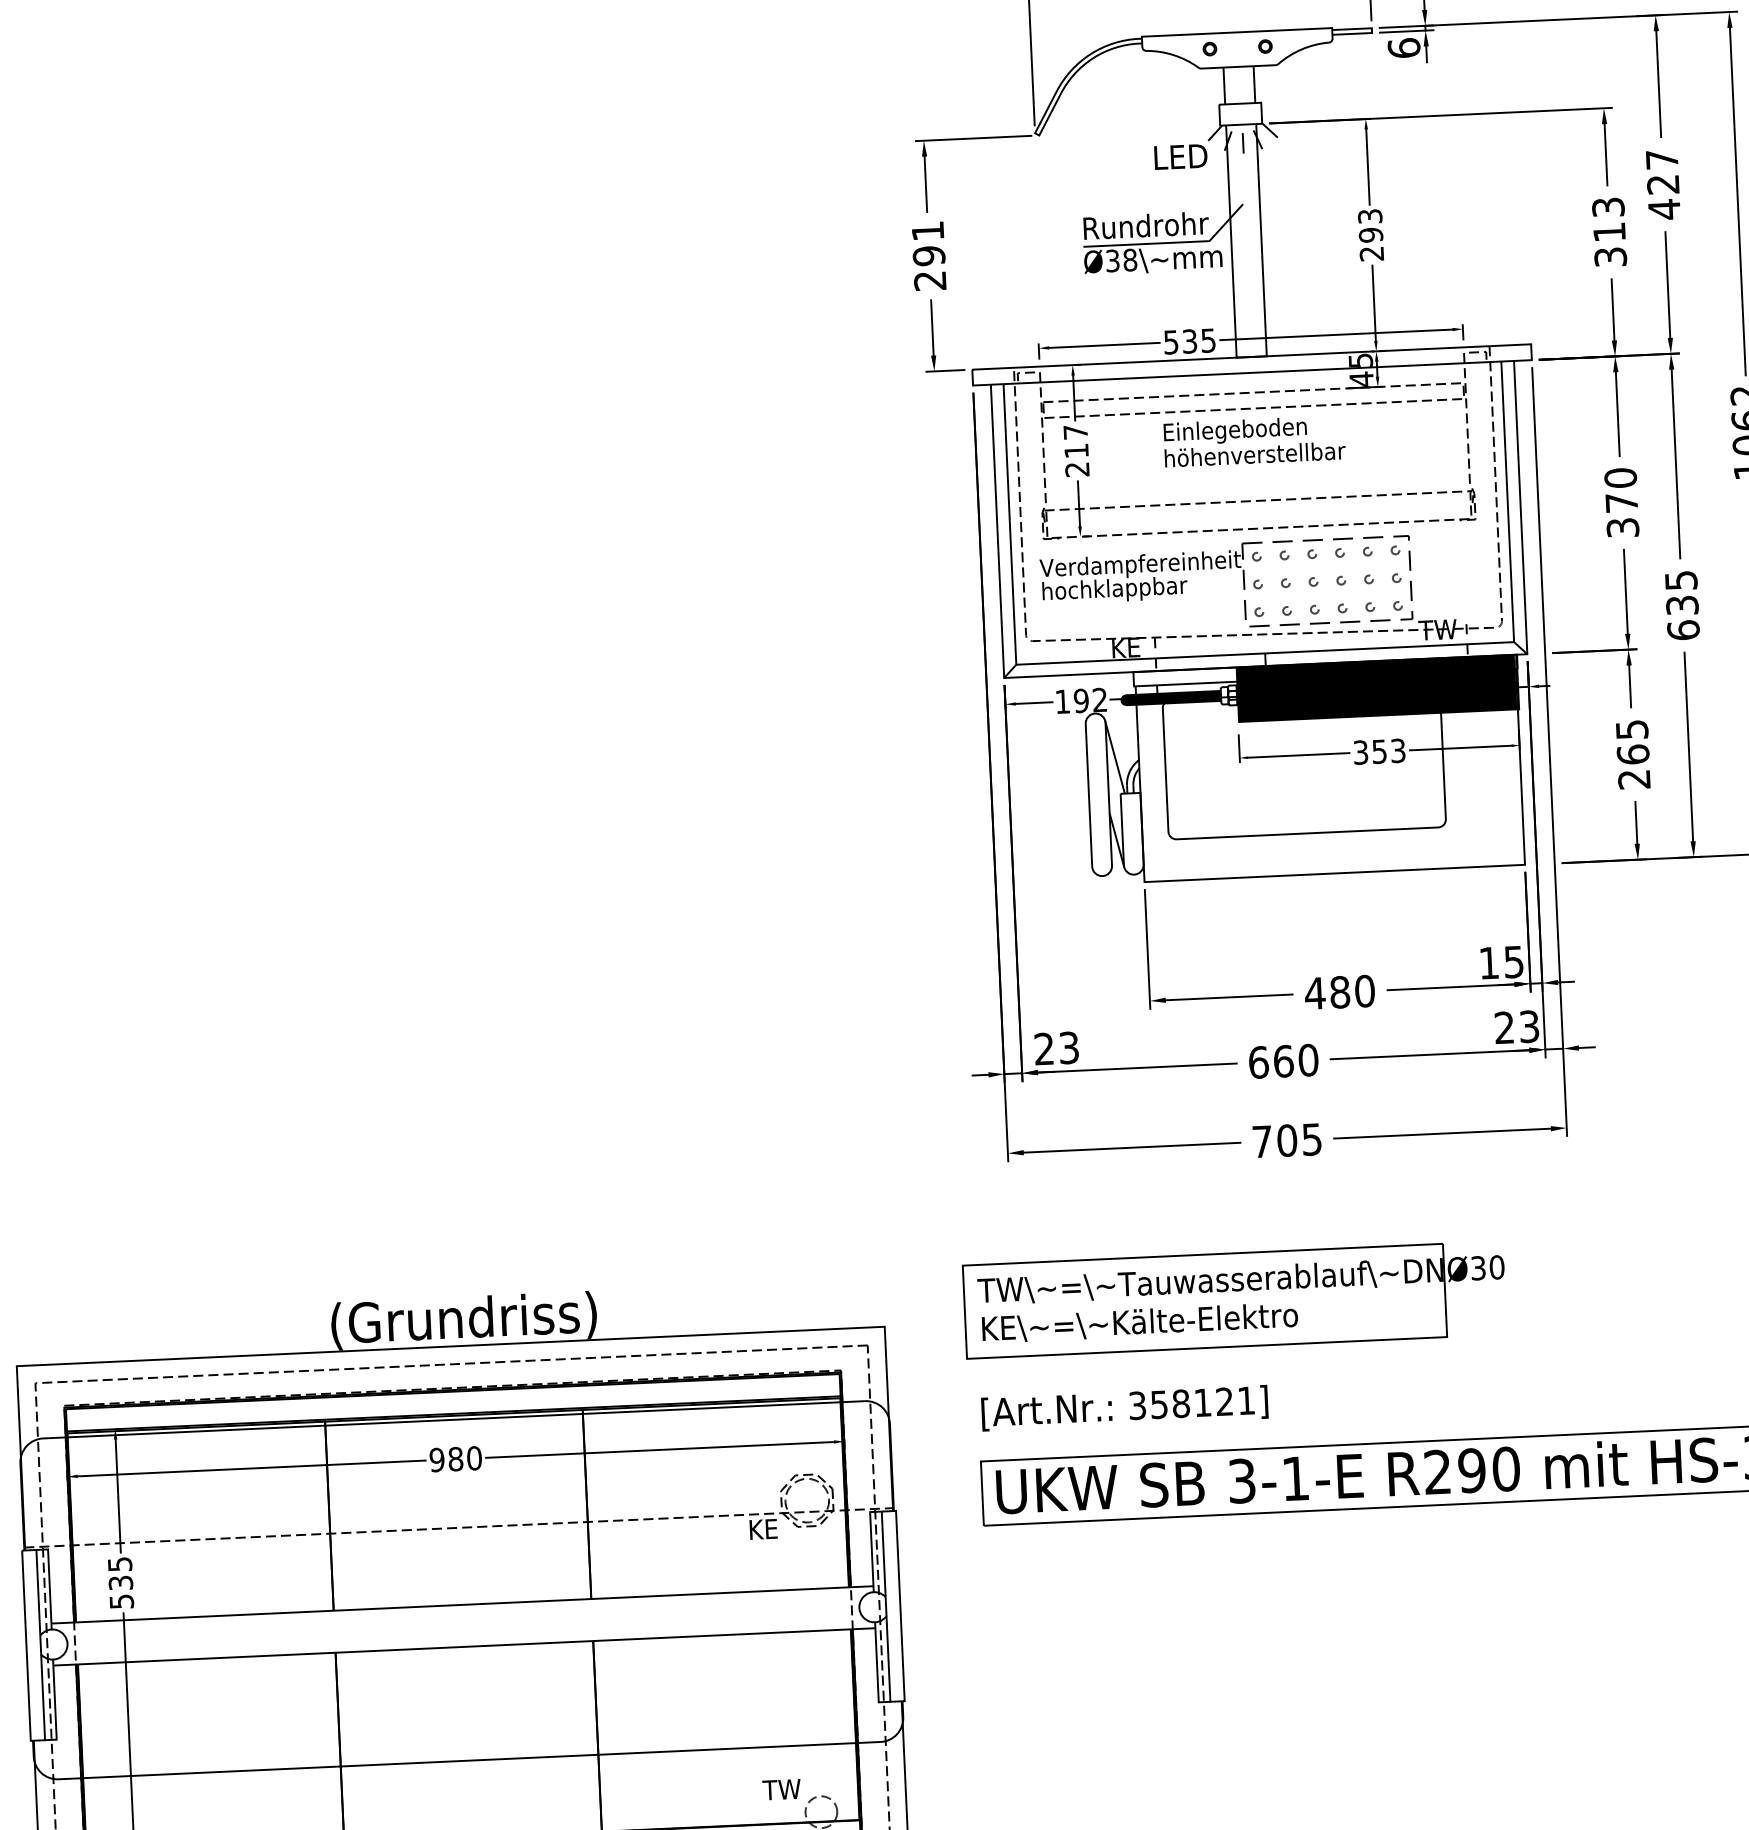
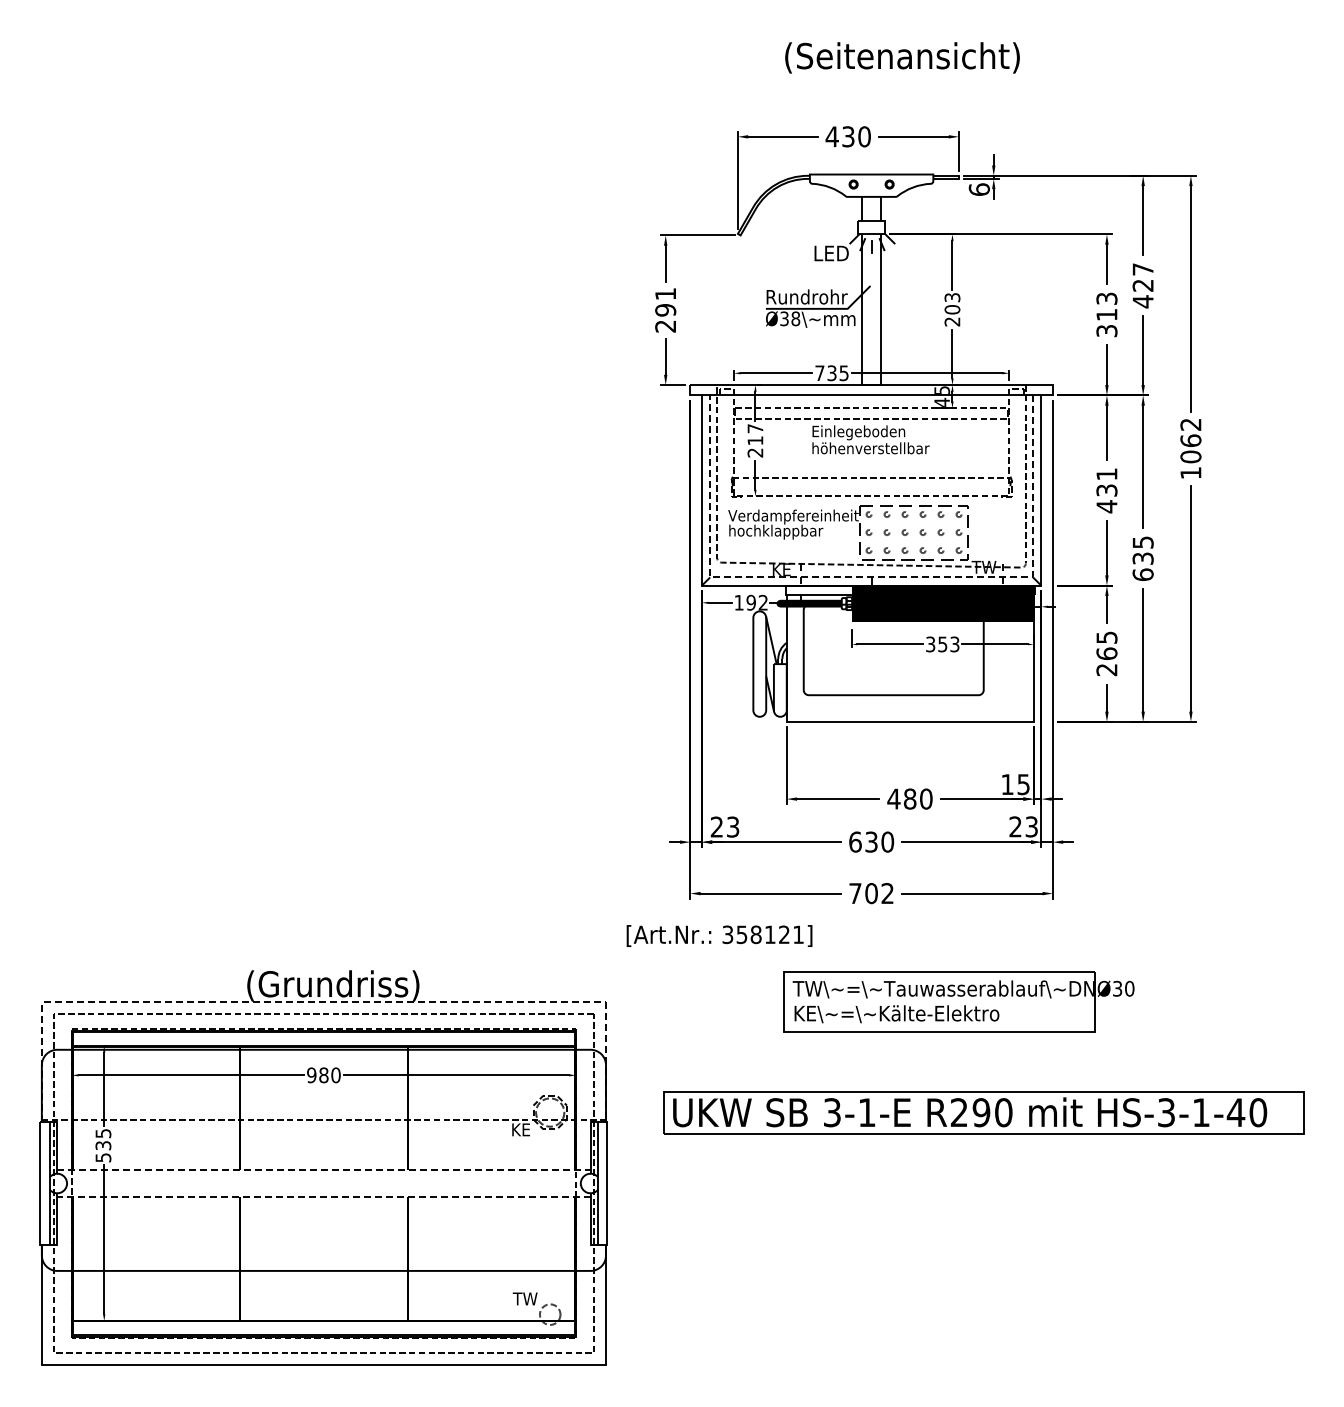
text: (1371, 234) -> (952, 309), 293 -> 203
text: (1170, 342) -> (819, 373), 535 -> 735
text: (1621, 502) -> (1106, 490), 370 -> 431
line: (1264, 653) -> (871, 577), solid -> dashed
text: (1283, 1060) -> (871, 841), 660 -> 630
text: (1311, 1139) -> (887, 893), 705 -> 702
part: (1234, 1298) -> (958, 1001), moved
line: (450, 1346) -> (323, 1002), solid -> dashed
text: (1124, 1407) -> (719, 935), moved
line: (461, 1604) -> (323, 1169), solid -> dashed
line: (463, 1647) -> (323, 1197), solid -> dashed

